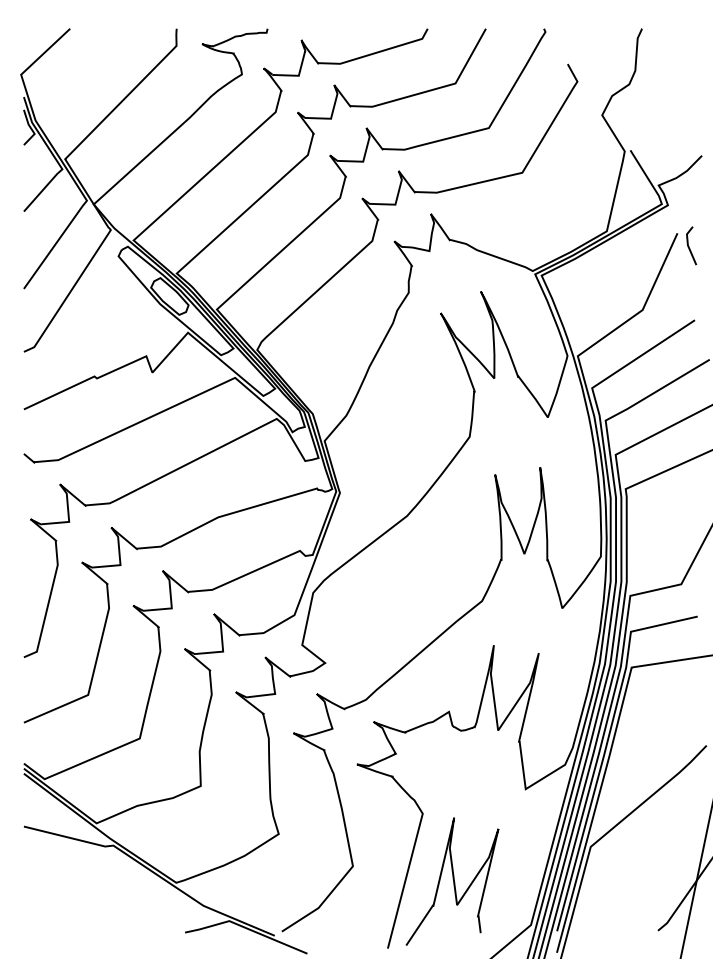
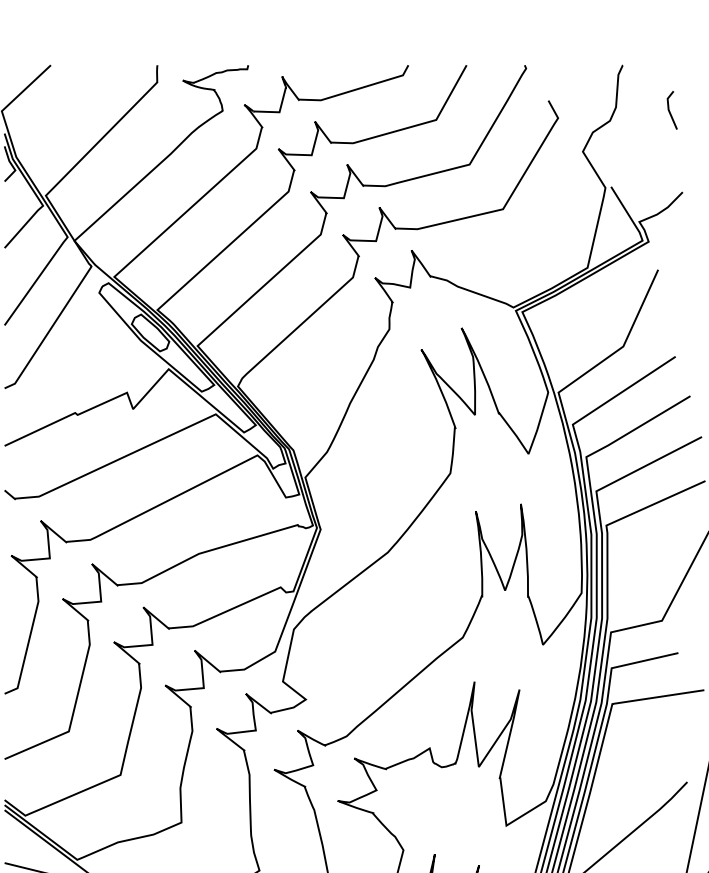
line: (689, 246) -> (670, 110), moved

